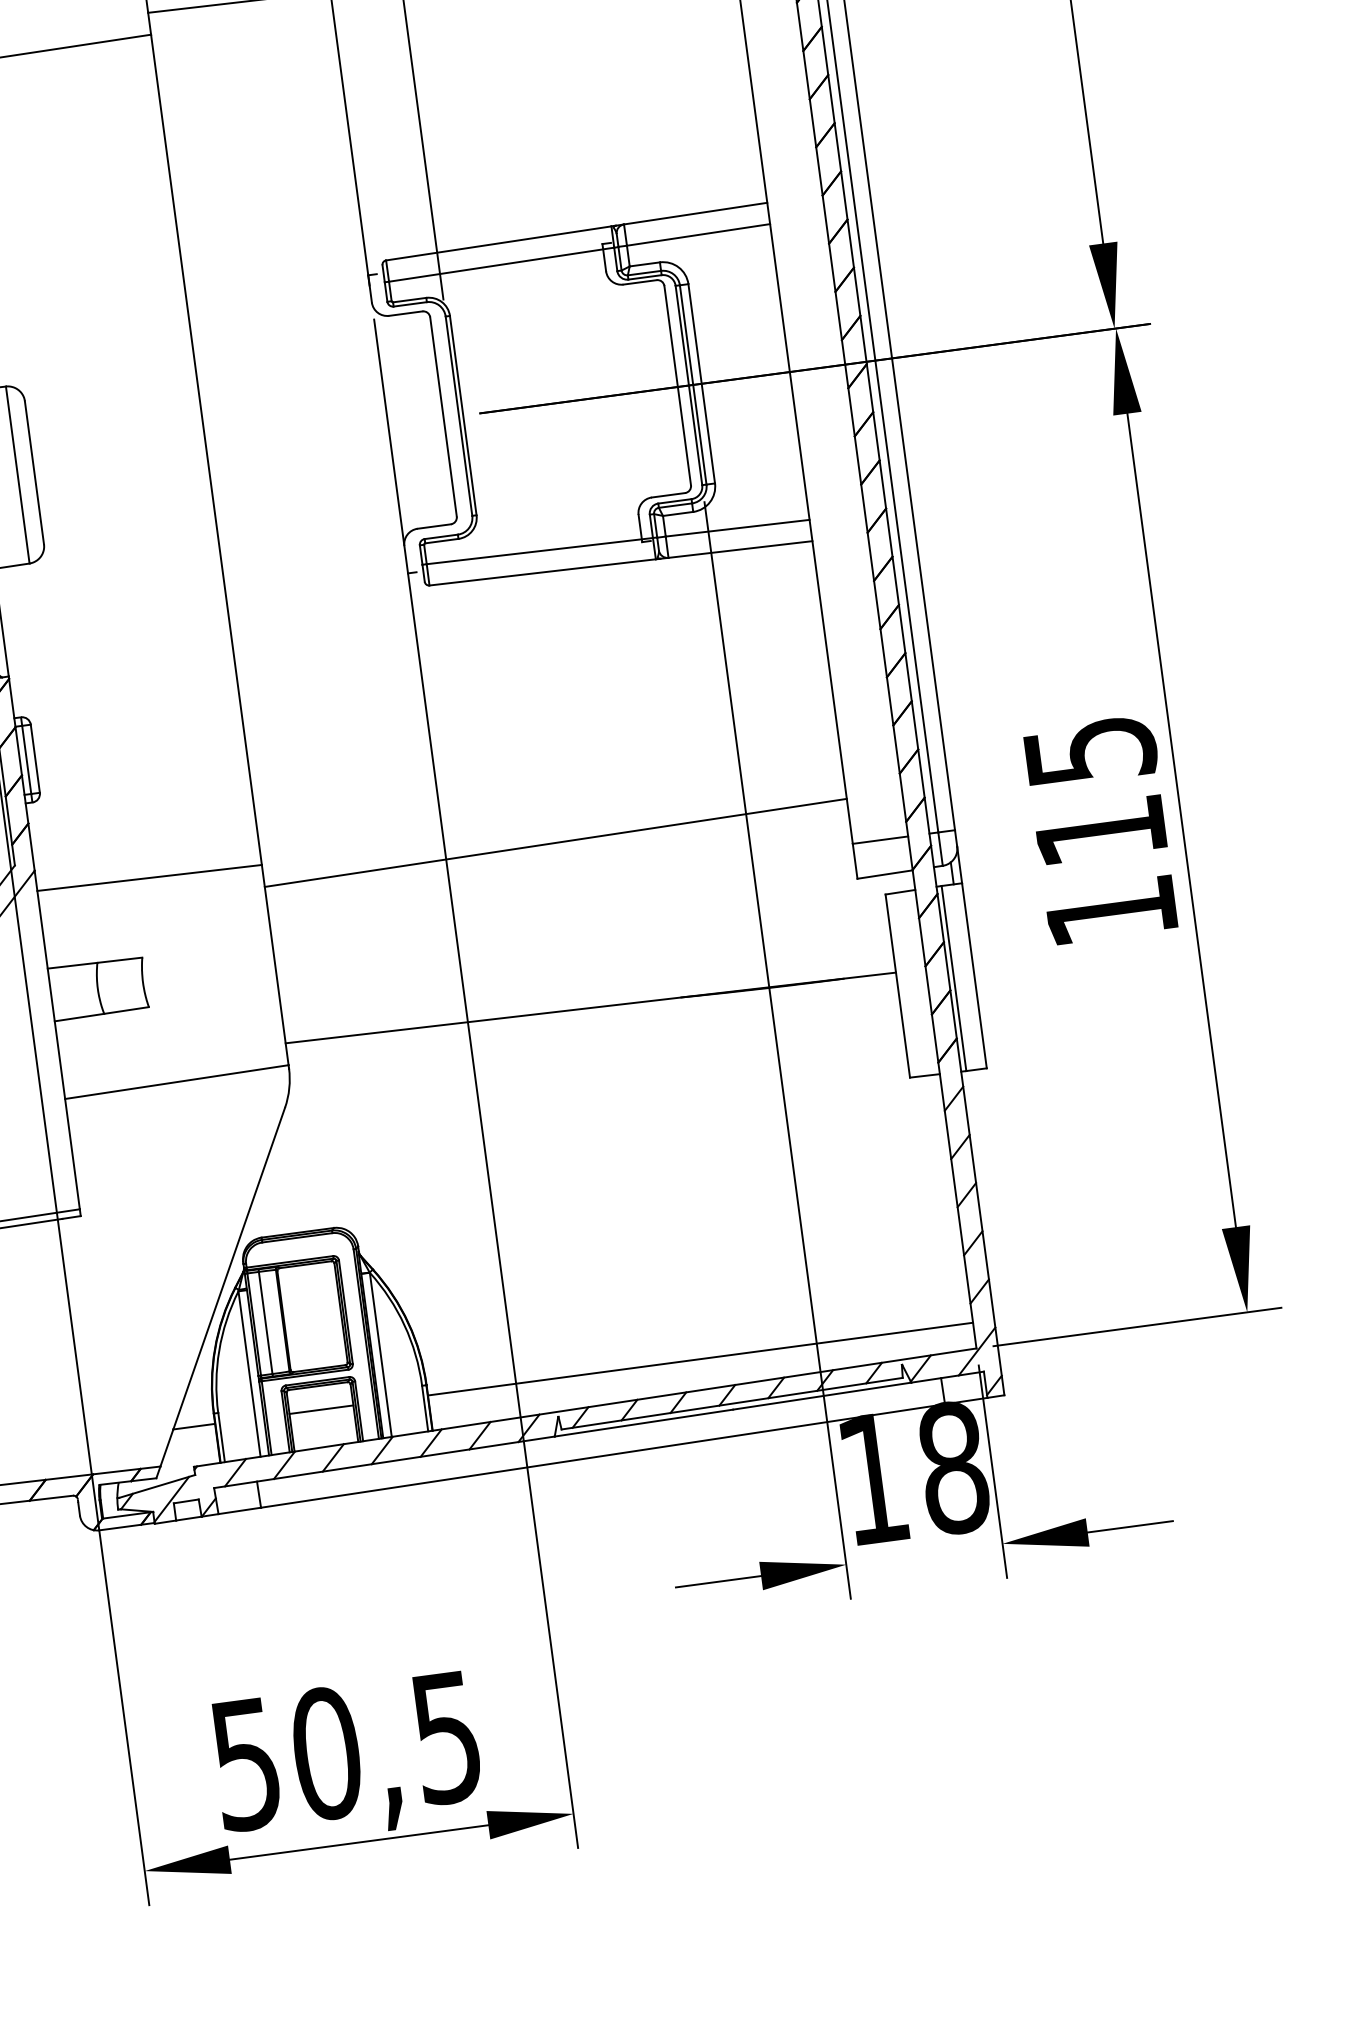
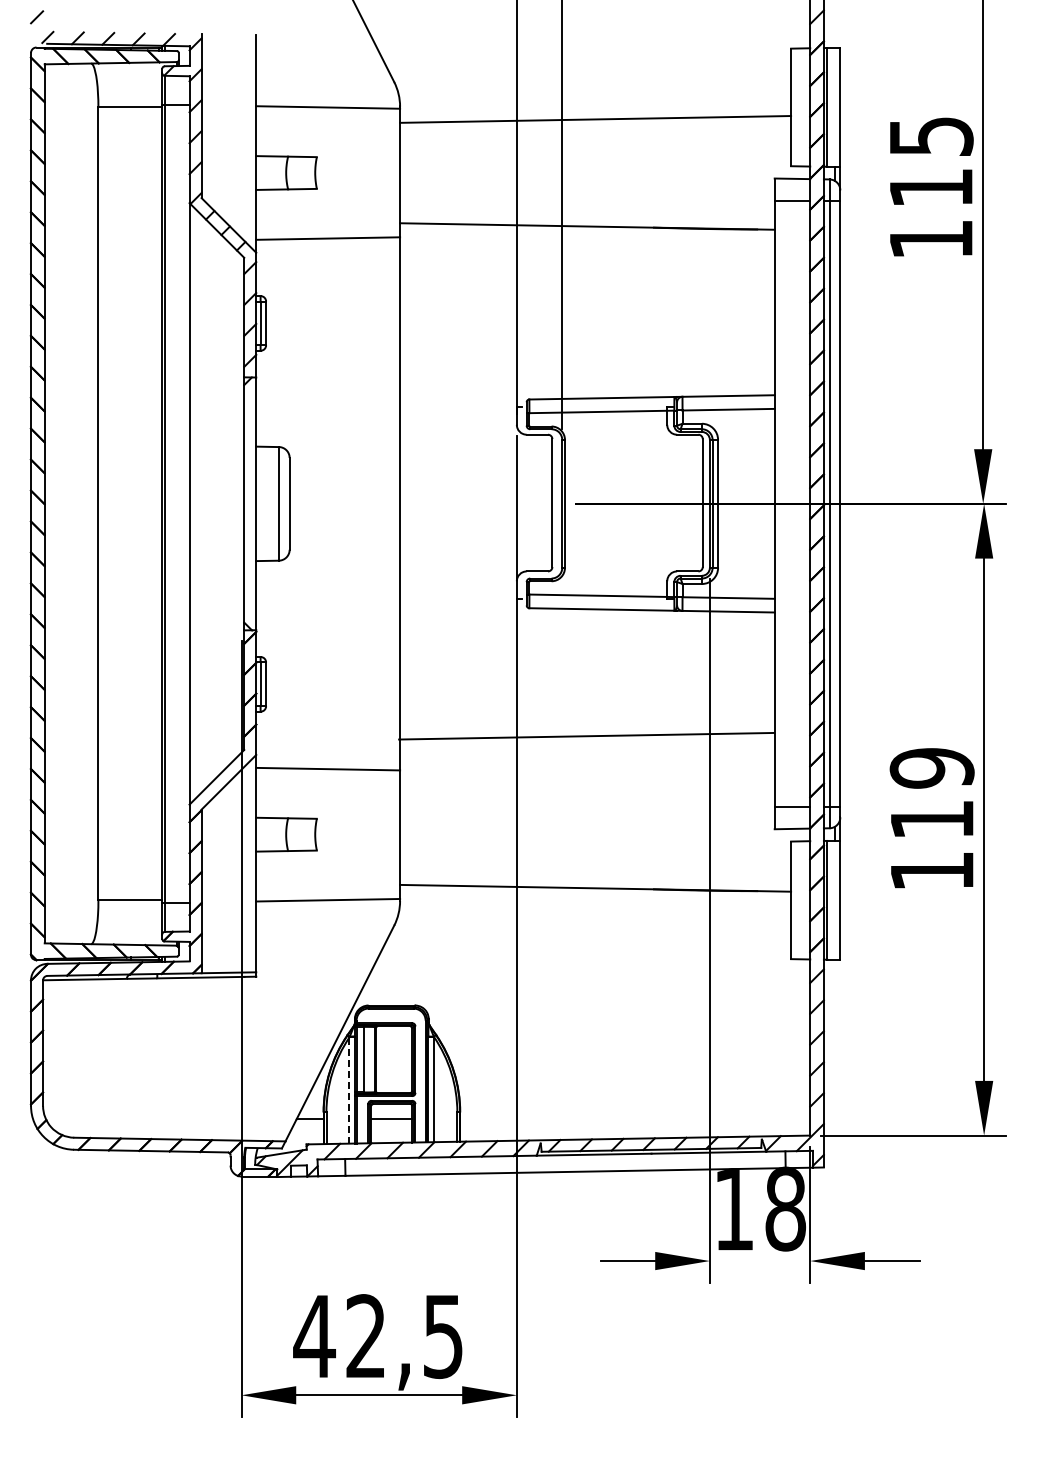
text: (1089, 751) -> (931, 768), 115 -> 119
line: (555, 841) -> (586, 735), moved
line: (701, 1359) -> (635, 1119), removed
line: (249, 1373) -> (349, 1090), solid -> dashed
text: (285, 1759) -> (339, 1336), 50,5 -> 42,5

